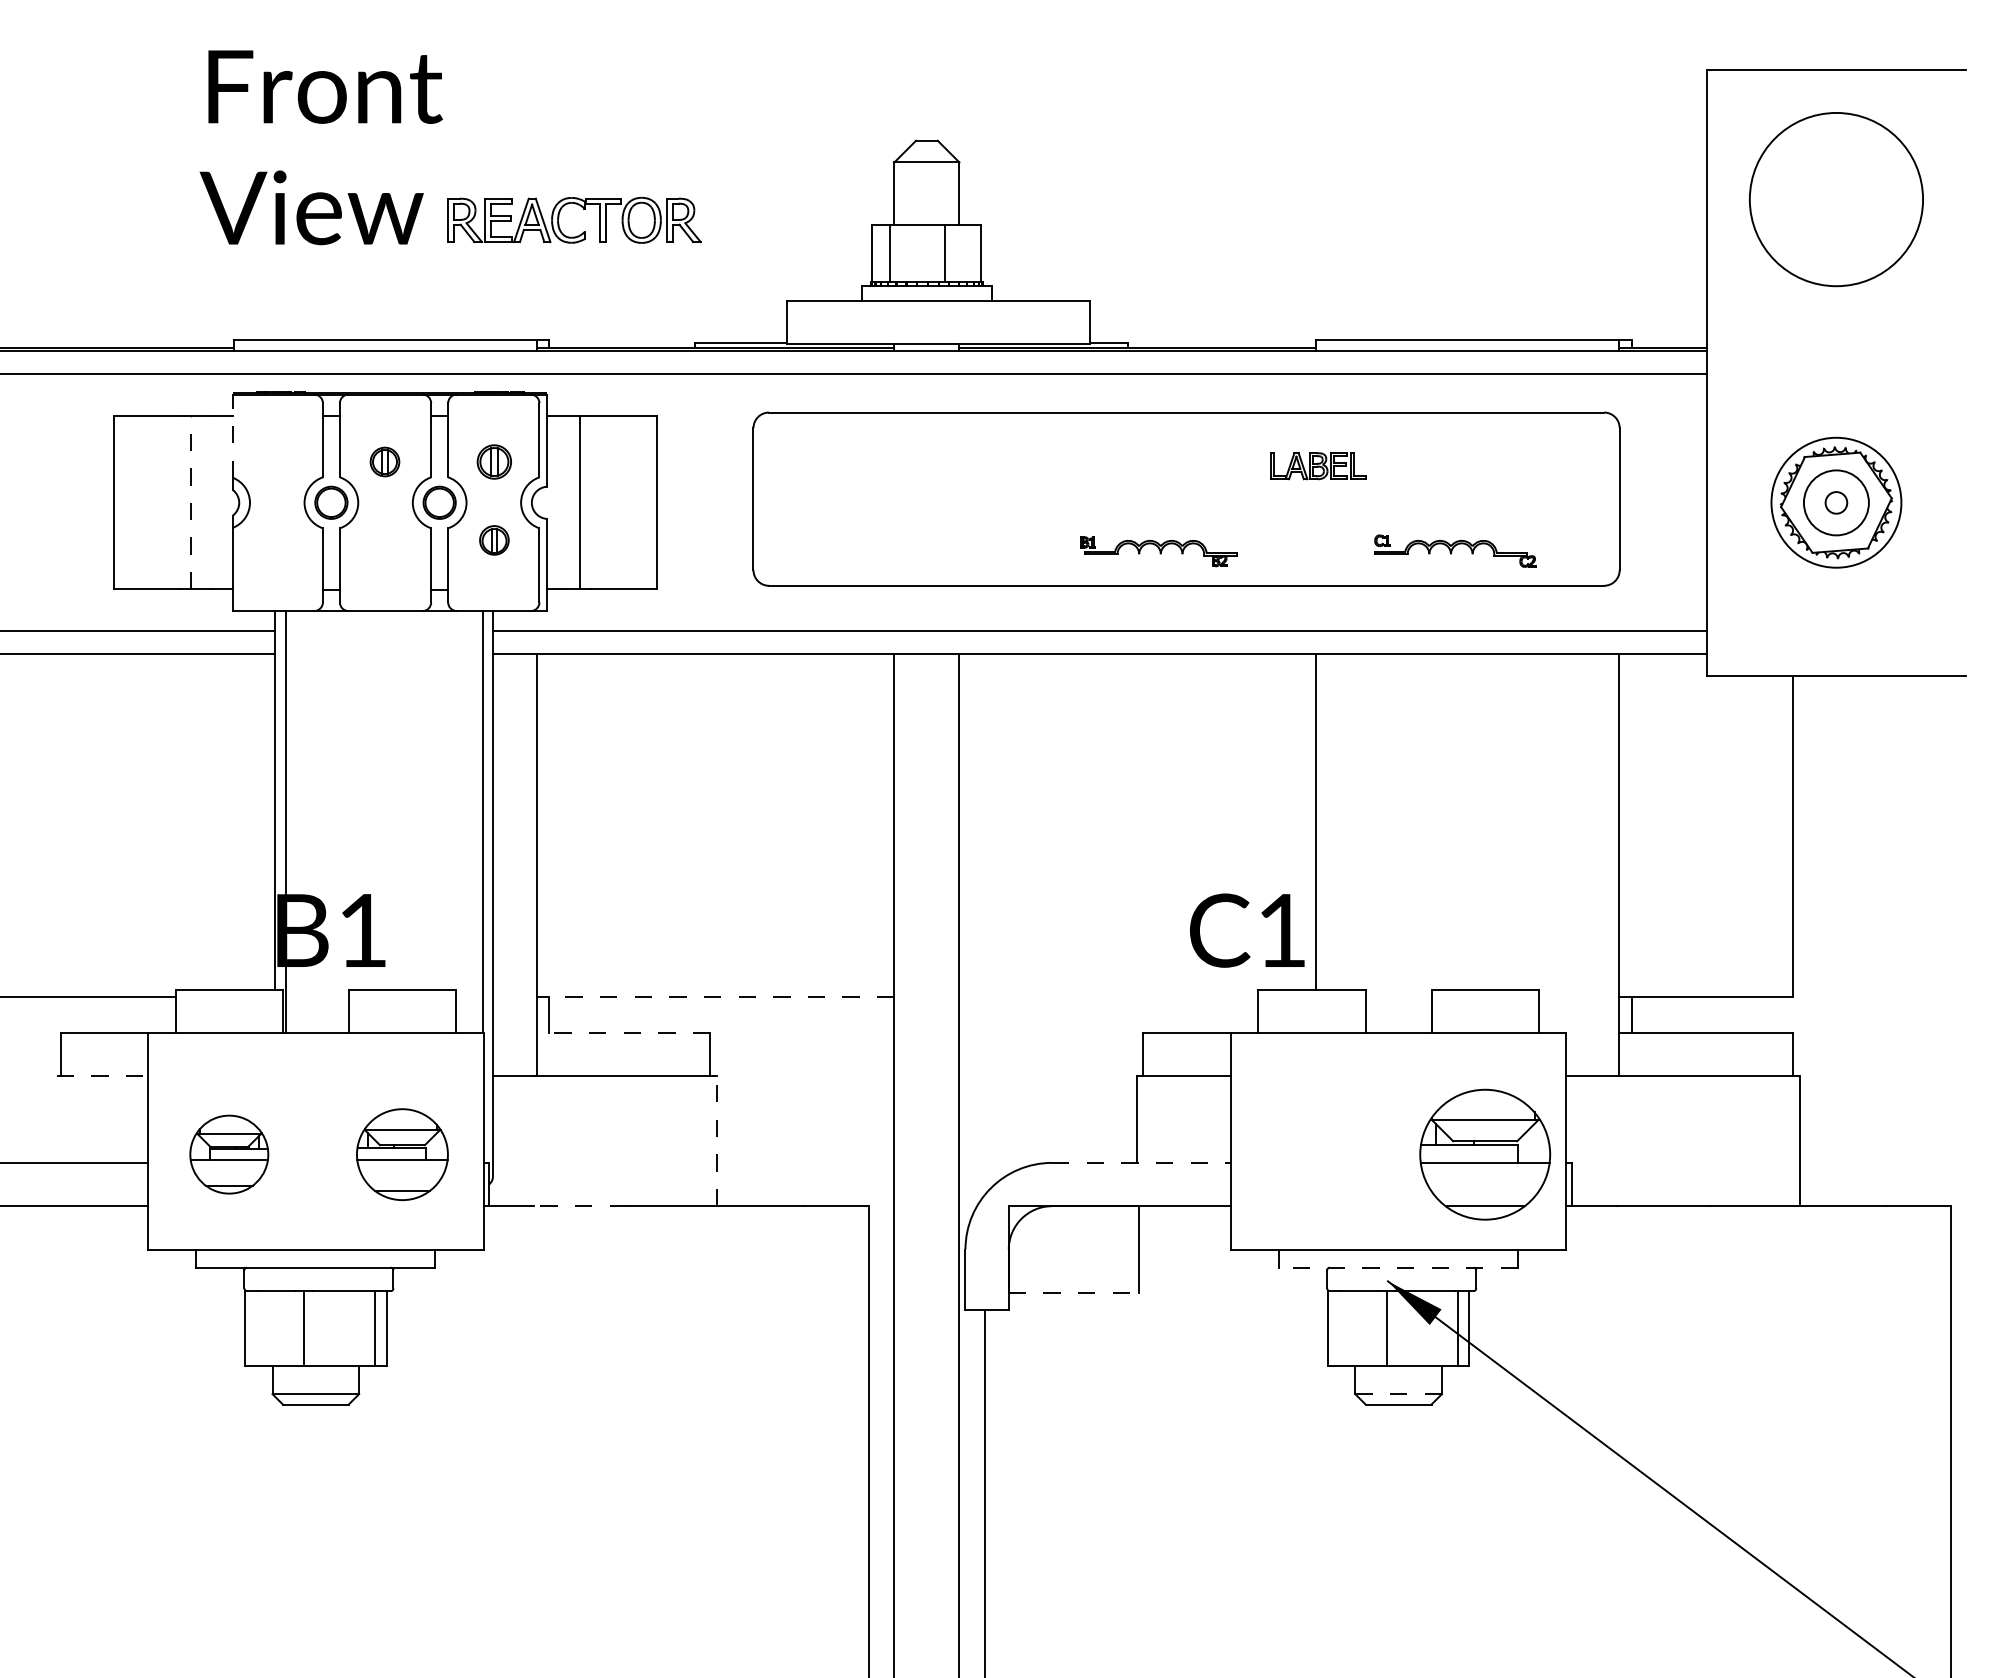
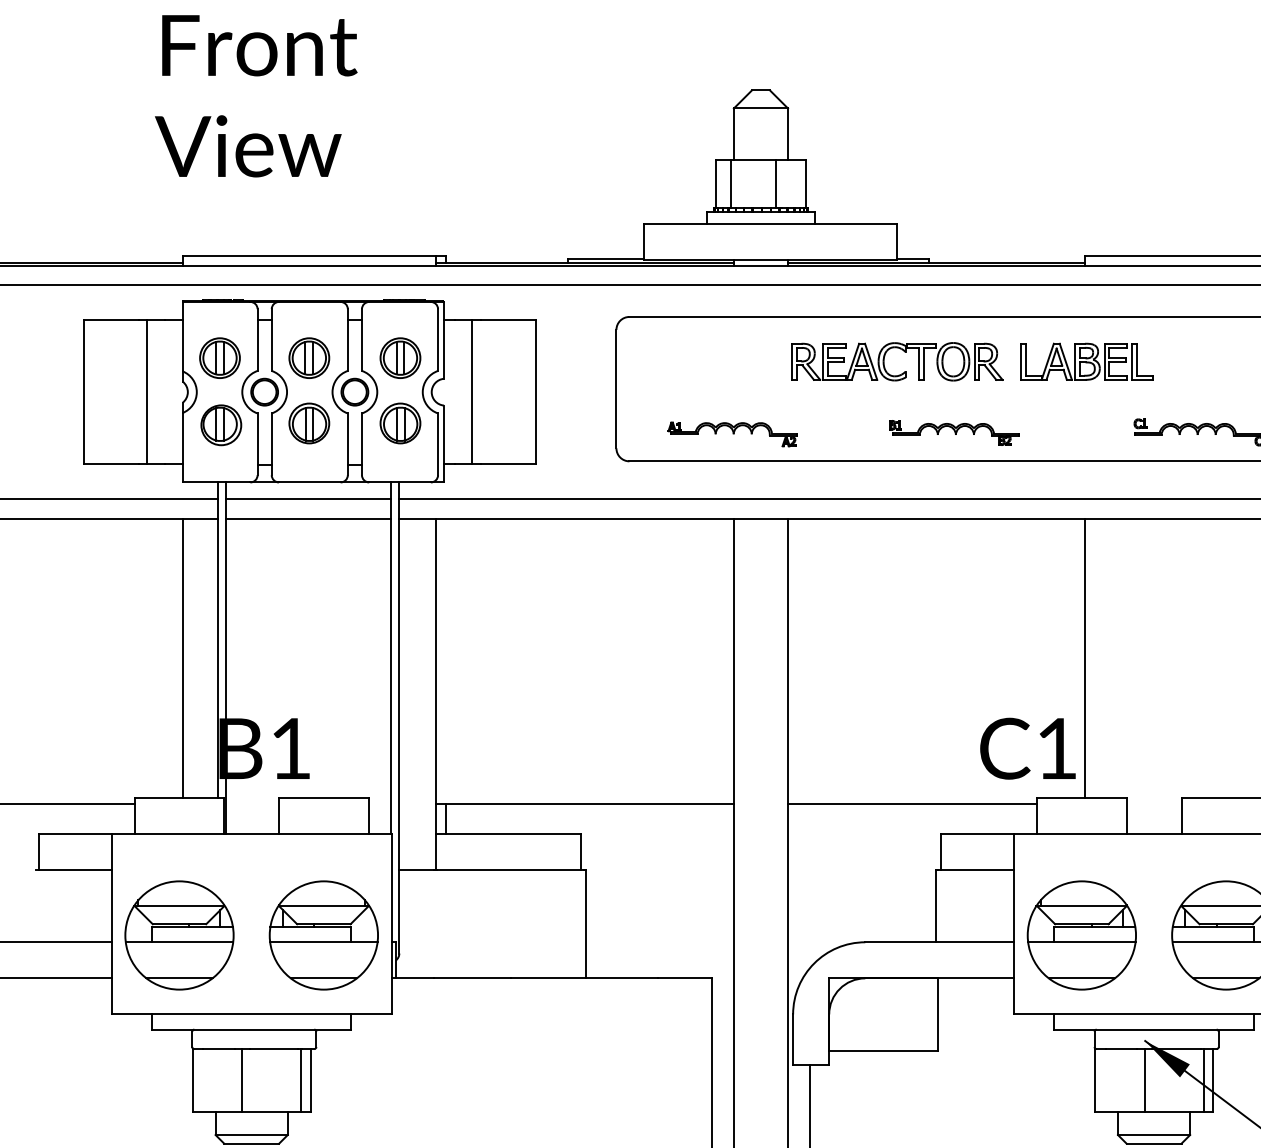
part: (583, 209) -> (904, 352), moved
line: (233, 436) -> (183, 336), dashed -> solid
part: (277, 461) -> (219, 357), added
part: (384, 461) -> (308, 357), size x1.67
part: (494, 461) -> (400, 357), size x1.43
part: (1318, 465) -> (1087, 361), size x1.67
line: (190, 502) -> (147, 391), dashed -> solid
part: (384, 540) -> (308, 423), added
part: (494, 540) -> (400, 423), size x1.67
part: (279, 542) -> (221, 425), added
part: (892, 553) -> (732, 434), added
line: (383, 631) -> (308, 499), added
line: (383, 654) -> (308, 518), added
line: (233, 821) -> (183, 657), added
line: (715, 997) -> (584, 804), dashed -> solid
line: (1108, 997) -> (912, 804), added
line: (623, 1032) -> (508, 833), dashed -> solid
line: (102, 1076) -> (73, 870), dashed -> solid
line: (717, 1141) -> (586, 924), dashed -> solid
part: (229, 1154) -> (179, 935), size x1.67
part: (402, 1154) -> (323, 935), size x1.43
part: (1311, 1154) -> (1081, 935), added
line: (1141, 1162) -> (939, 941), dashed -> solid
line: (580, 1206) -> (472, 978), dashed -> solid
line: (1398, 1267) -> (1153, 1029), dashed -> solid
line: (1073, 1292) -> (883, 1050), dashed -> solid
line: (1399, 1394) -> (1154, 1135), dashed -> solid

